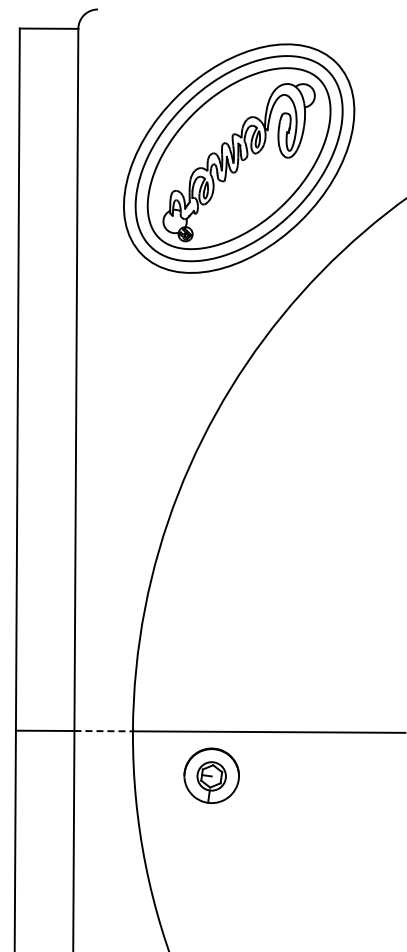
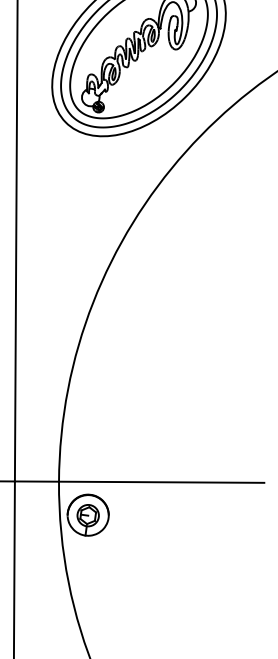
line: (104, 731) -> (37, 481), dashed -> solid
part: (211, 775) -> (88, 514), moved

